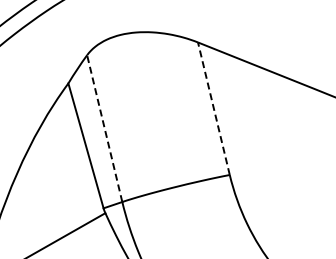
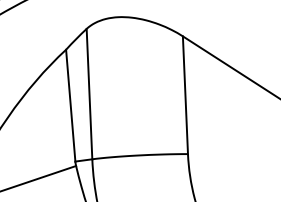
line: (213, 108) -> (185, 94), dashed -> solid
line: (104, 128) -> (89, 93), dashed -> solid

